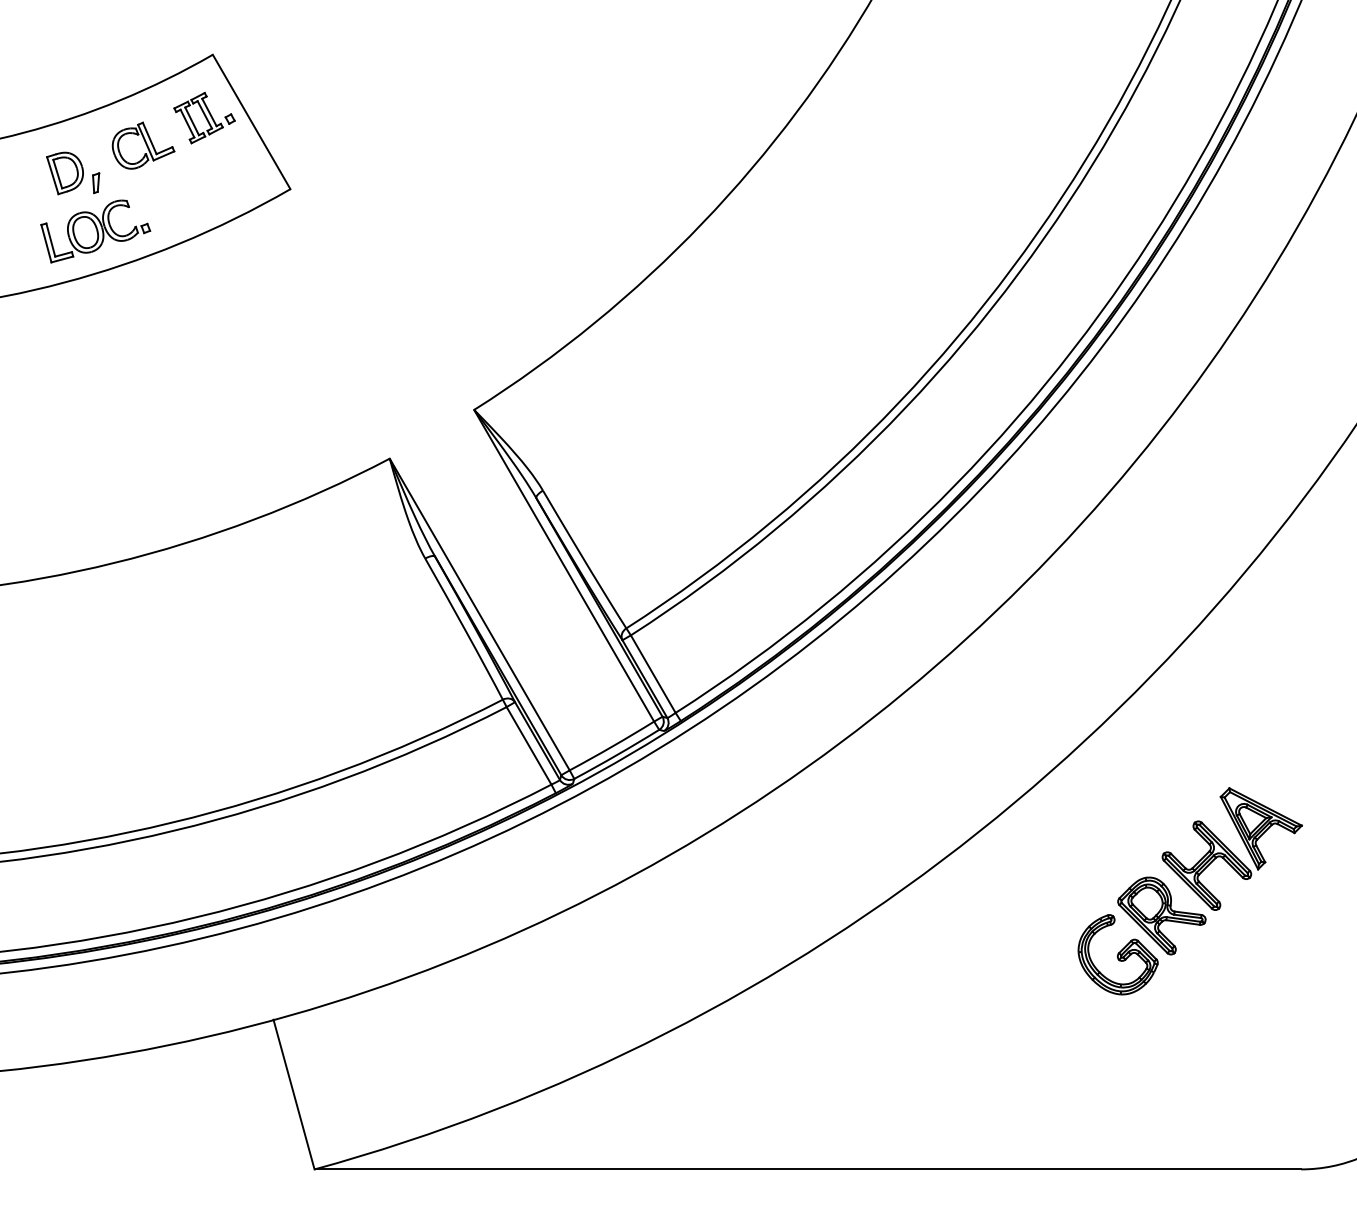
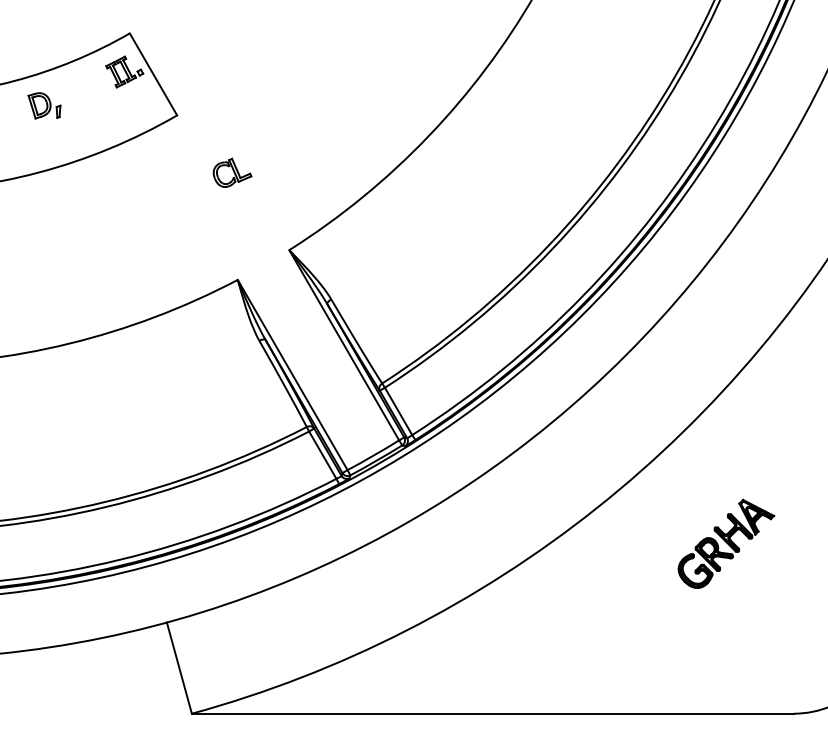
part: (143, 145) -> (232, 172), moved
part: (96, 231) -> (58, 141), removed
part: (1190, 890) -> (726, 543), size x0.7

